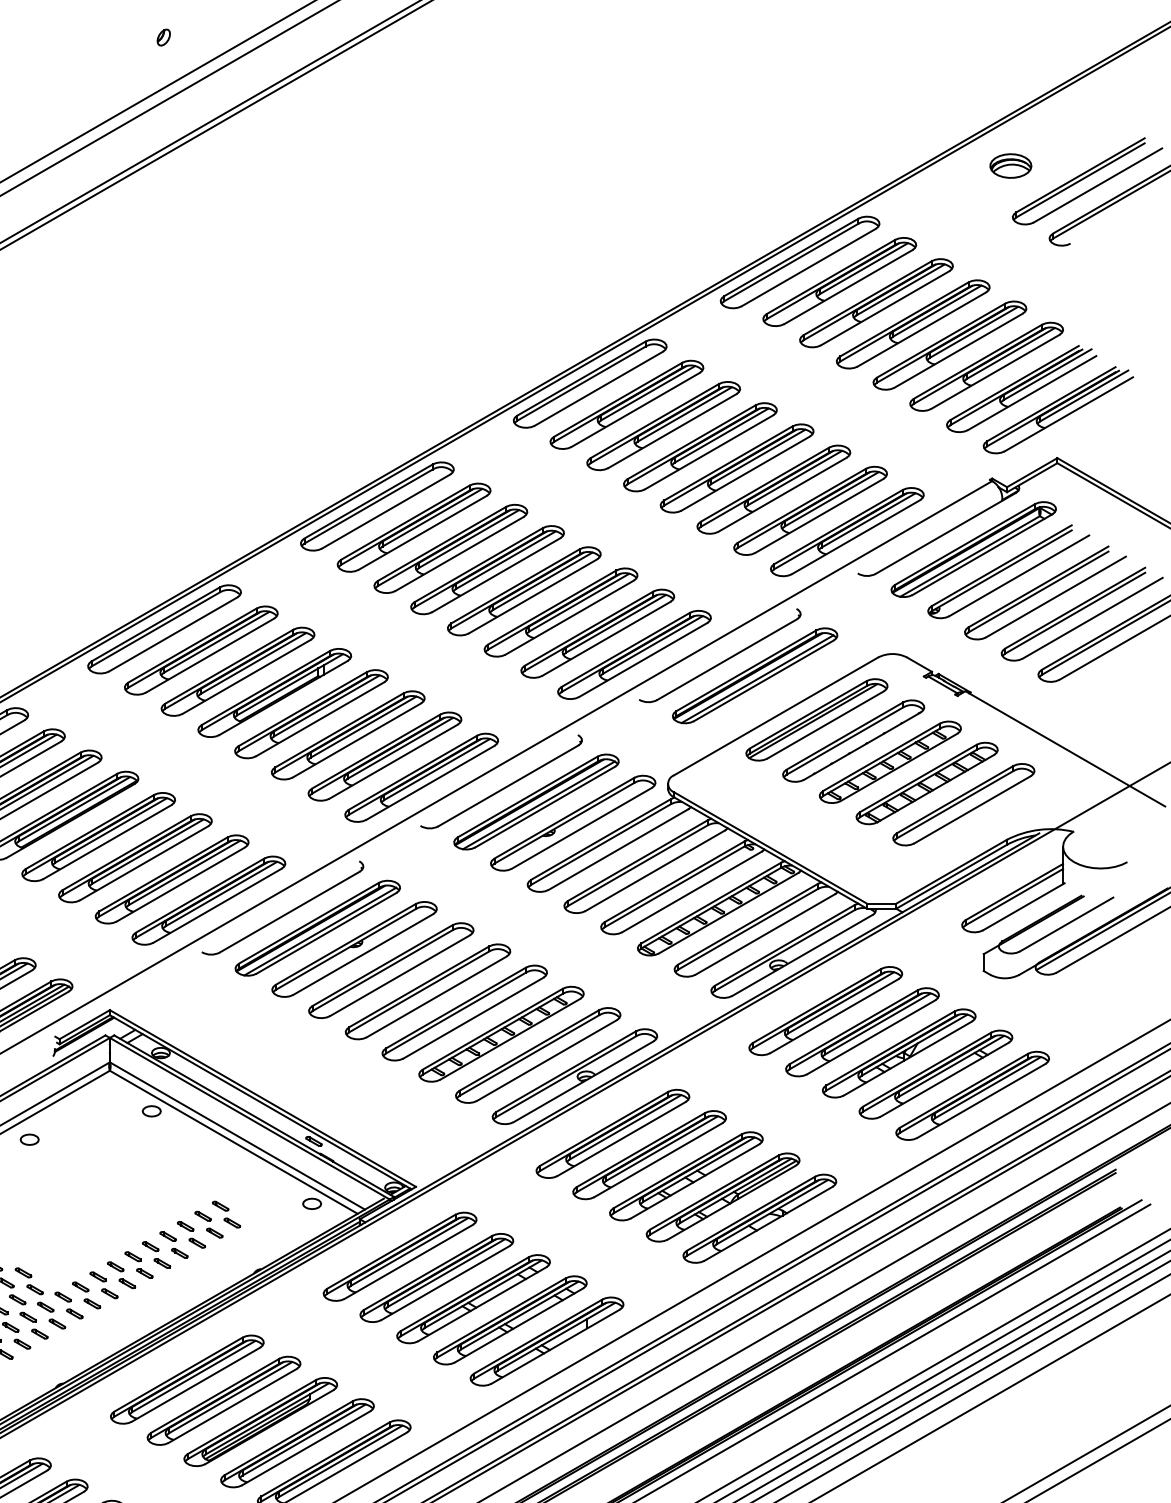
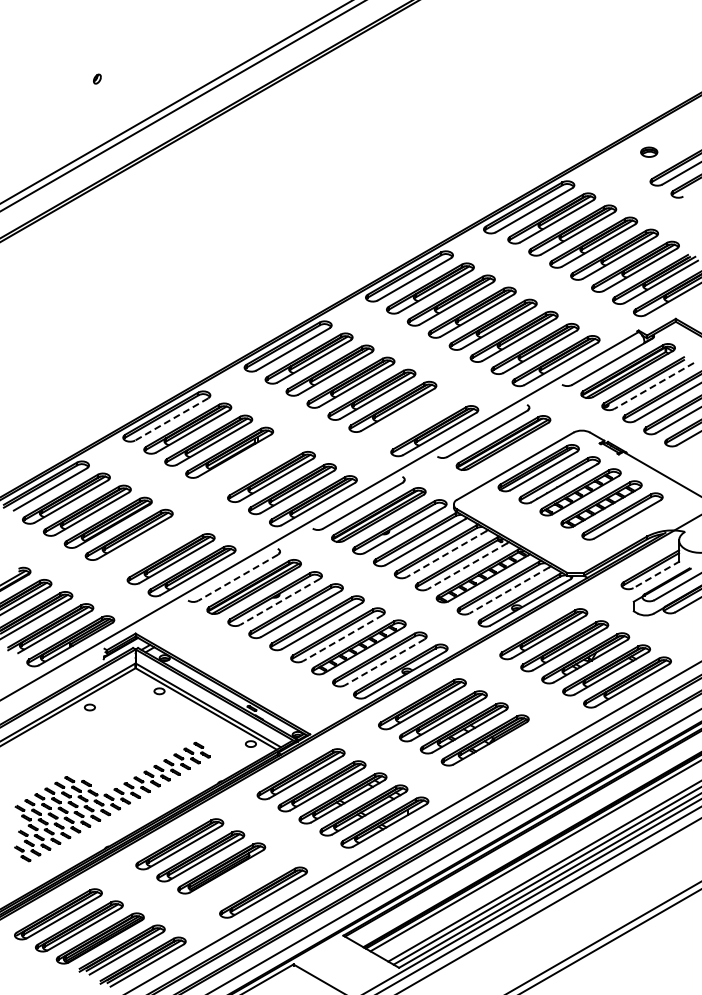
part: (164, 36) -> (97, 78), moved
part: (1009, 164) -> (648, 151), size x0.7
line: (1018, 576) -> (653, 386), solid -> dashed
line: (172, 634) -> (171, 419), solid -> dashed
part: (597, 634) -> (413, 419), removed
part: (311, 713) -> (250, 464), removed
part: (134, 859) -> (149, 547), removed
line: (655, 871) -> (446, 554), solid -> dashed
line: (691, 892) -> (467, 566), solid -> dashed
line: (1023, 906) -> (656, 574), solid -> dashed
line: (288, 911) -> (237, 577), solid -> dashed
line: (765, 934) -> (509, 590), solid -> dashed
line: (362, 955) -> (279, 602), solid -> dashed
line: (472, 1018) -> (342, 638), solid -> dashed
line: (546, 1060) -> (384, 662), solid -> dashed
part: (758, 1218) -> (505, 752), removed
part: (297, 1443) -> (242, 880), removed

